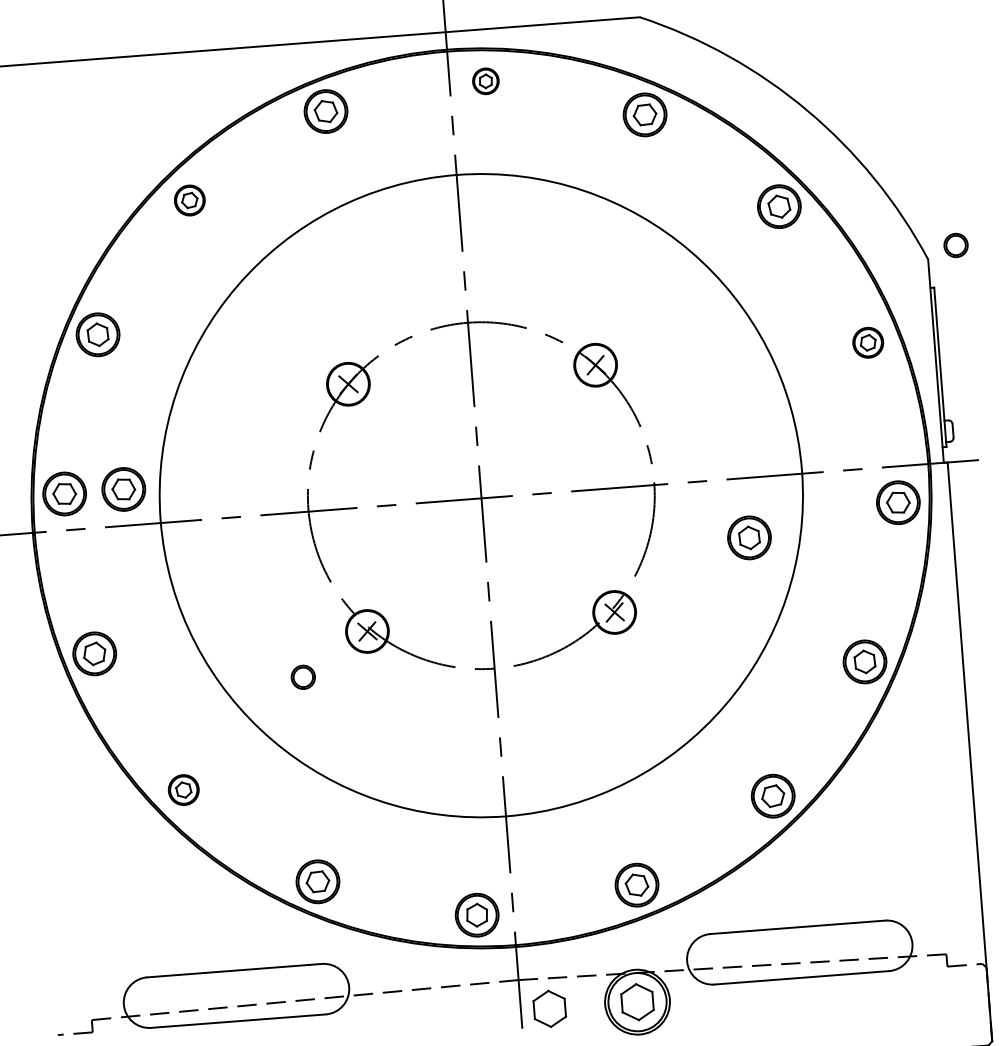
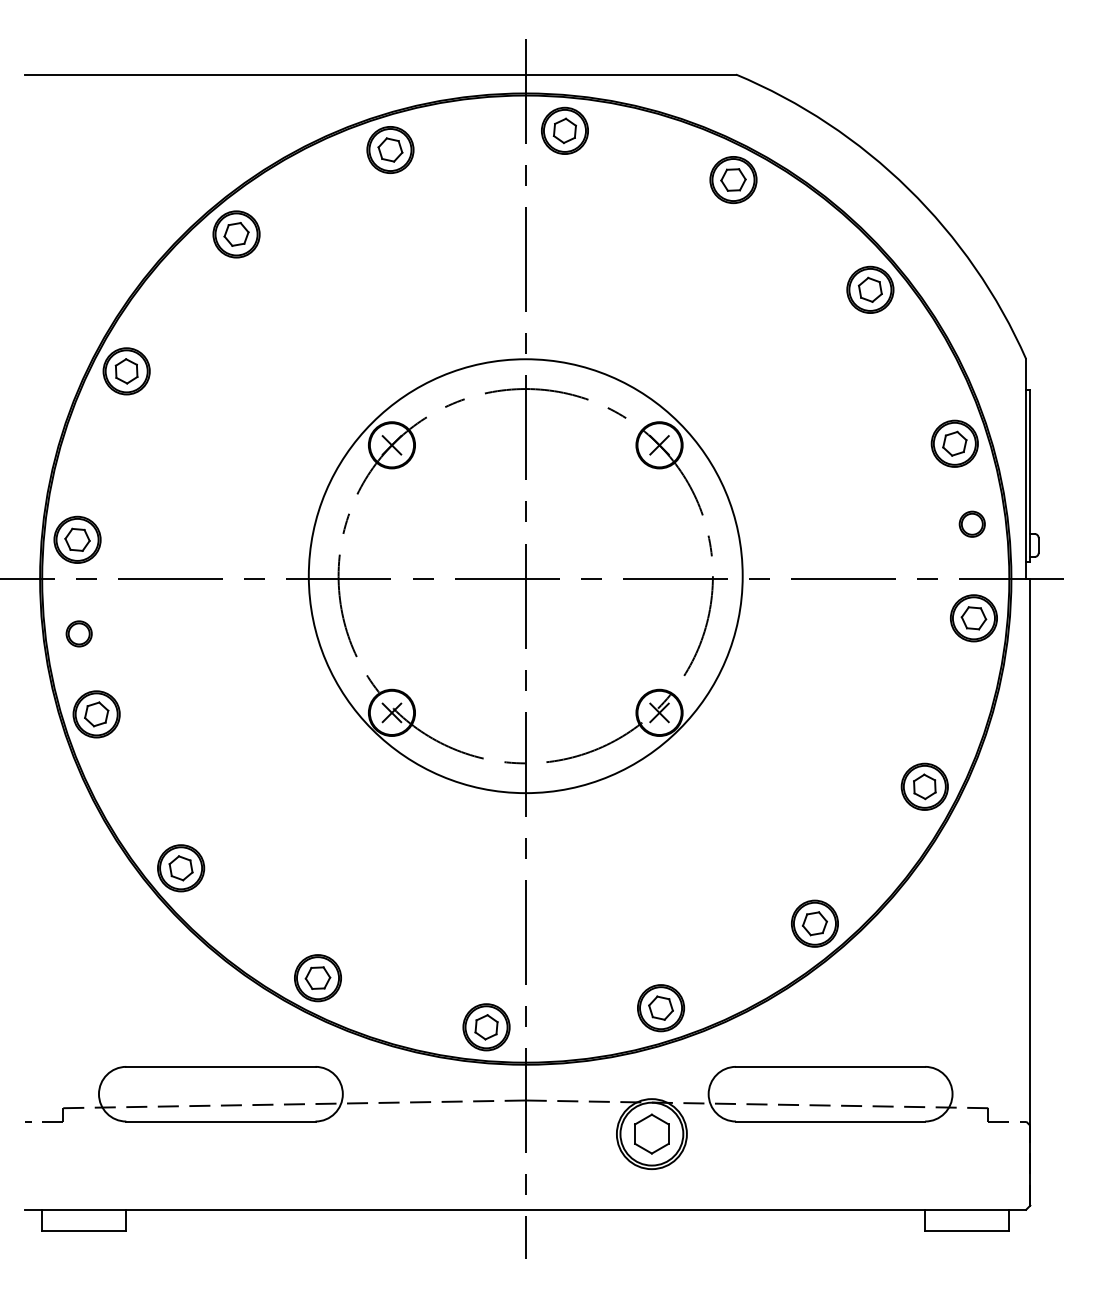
part: (485, 81) -> (564, 130), size x1.67
part: (189, 200) -> (236, 234), size x1.43
part: (955, 244) -> (971, 523), moved
part: (867, 342) -> (954, 443), size x1.43
part: (123, 489) -> (141, 539), removed
circle: (481, 495) -> (525, 576), size x0.62
part: (749, 537) -> (810, 643), removed
part: (302, 676) -> (78, 633), moved
part: (184, 790) -> (181, 868), size x1.43
part: (549, 1008) -> (556, 1133), removed

